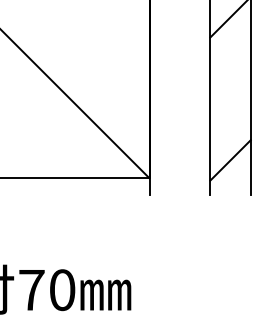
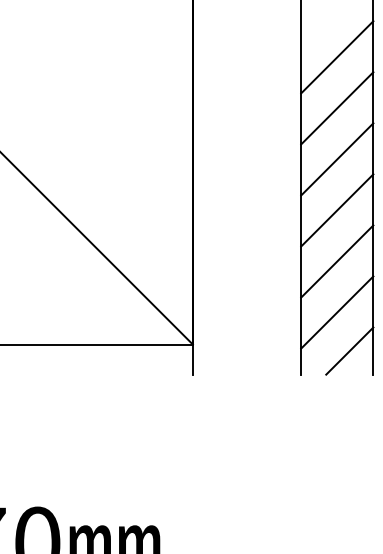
line: (230, 45) -> (337, 107), added
line: (230, 74) -> (337, 159), added
line: (230, 102) -> (337, 209), added
line: (230, 131) -> (337, 260), added
line: (237, 181) -> (349, 350), added

